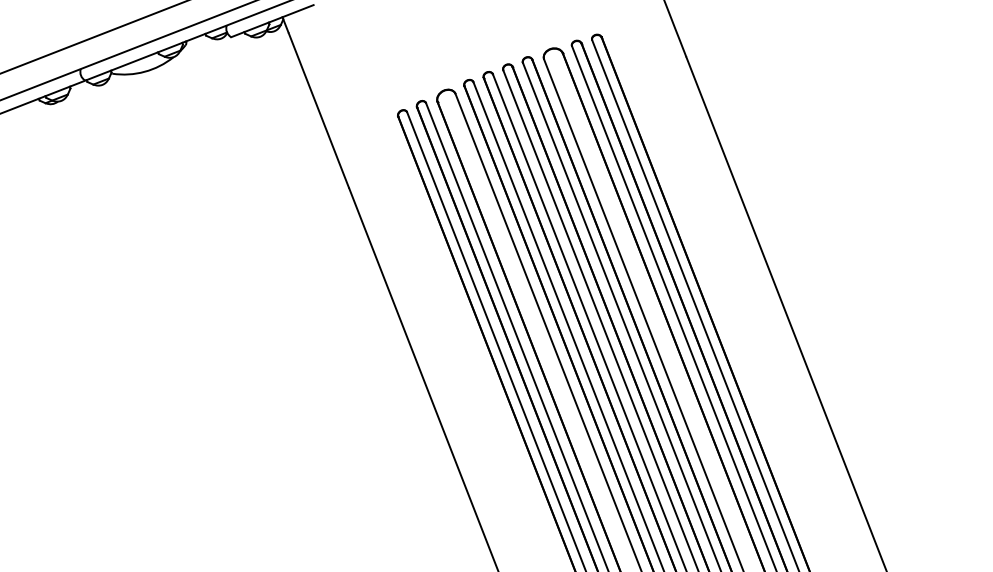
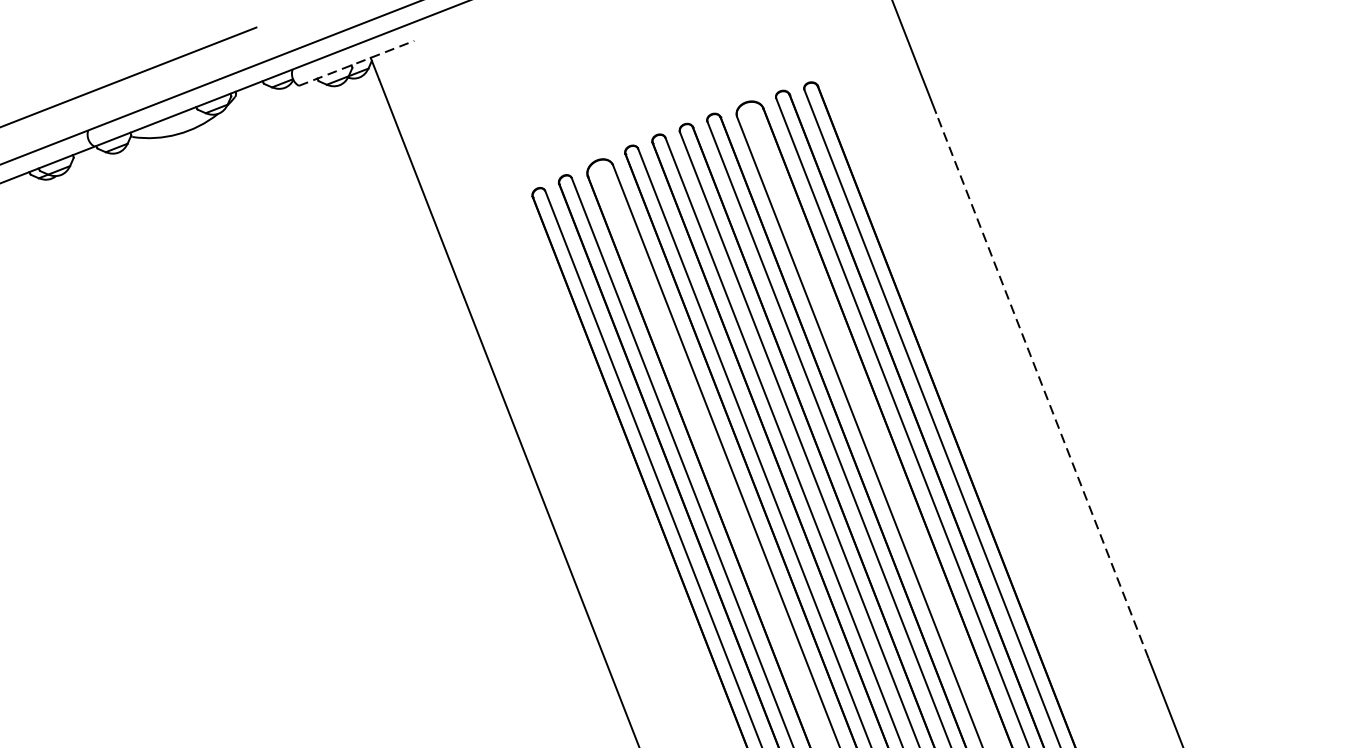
line: (272, 20) -> (356, 62), solid -> dashed
line: (762, 251) -> (1043, 385), solid -> dashed

